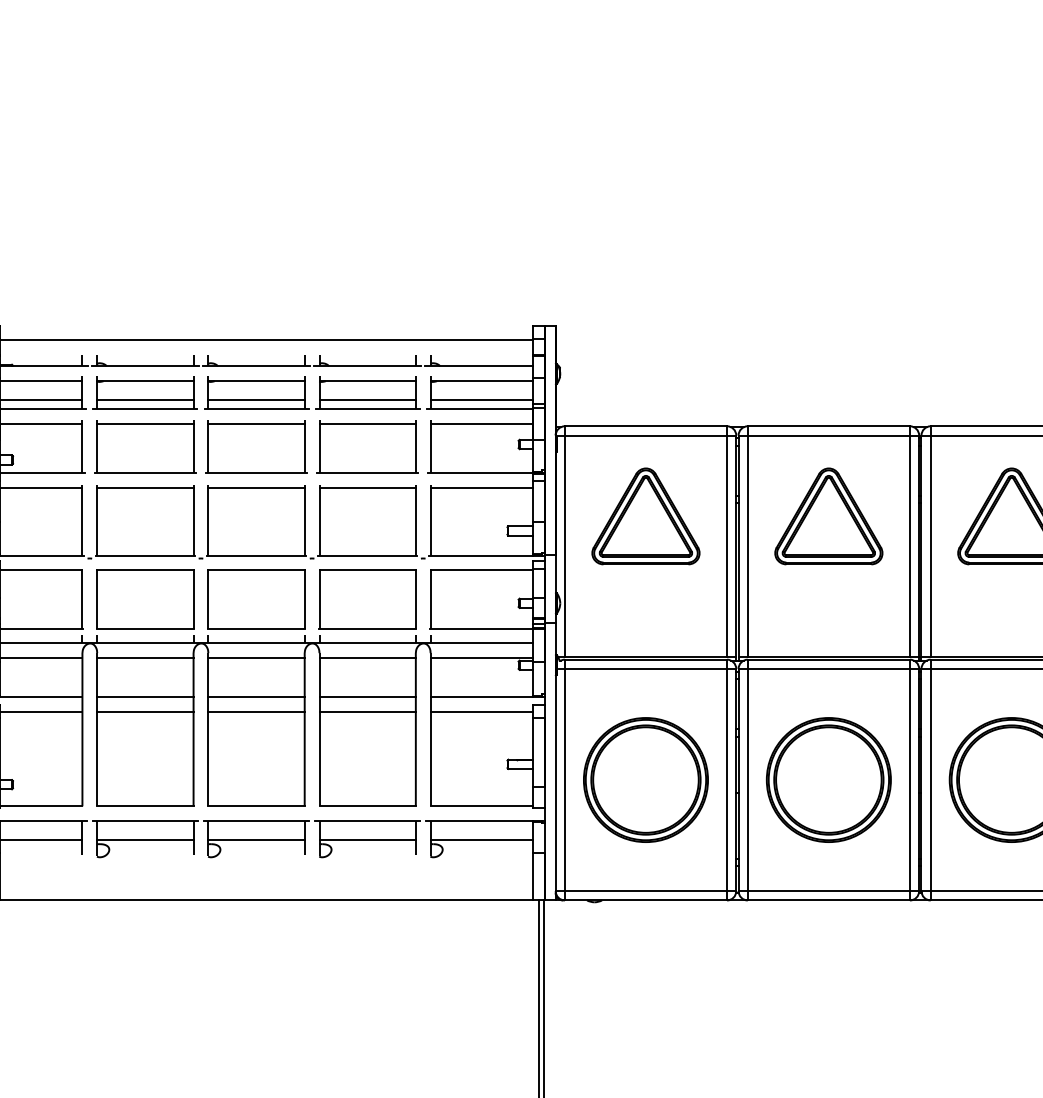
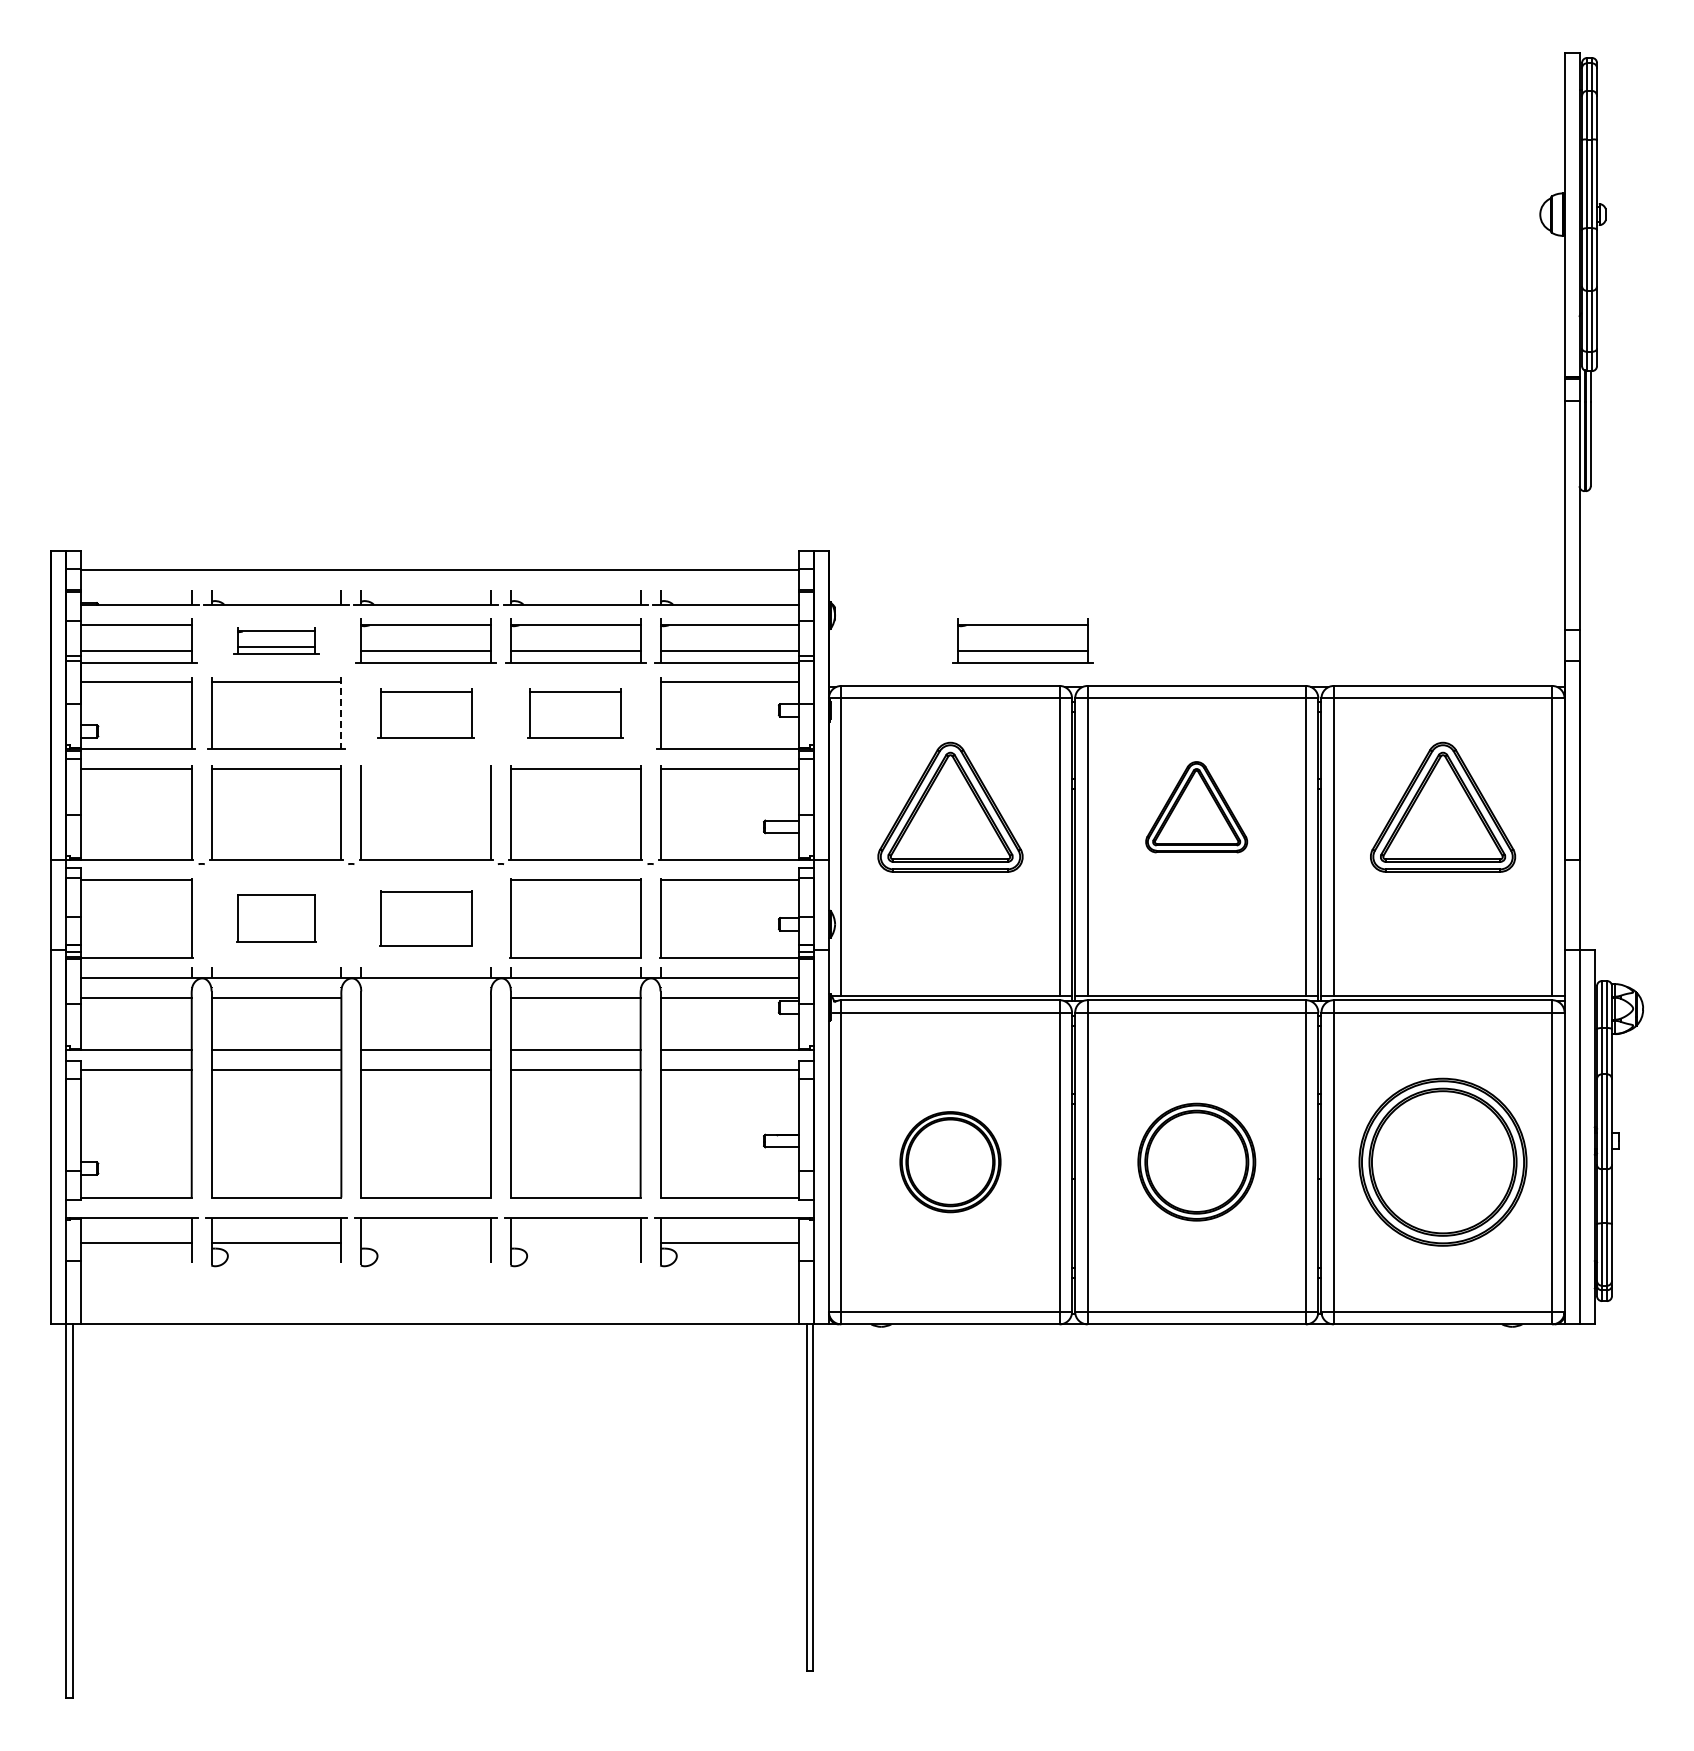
part: (145, 392) -> (276, 640), size x0.6
part: (699, 392) -> (1022, 640), added
line: (193, 446) -> (341, 713), solid -> dashed
part: (256, 446) -> (425, 713), size x0.7
part: (367, 446) -> (575, 713), size x0.7
line: (256, 487) -> (425, 768), removed
part: (828, 515) -> (1196, 806), size x0.7
part: (145, 599) -> (276, 918), size x0.6
part: (256, 599) -> (425, 918), size x0.7
line: (256, 658) -> (425, 998), removed
part: (645, 779) -> (950, 1161), size x0.6
part: (828, 779) -> (1196, 1161), size x0.7
line: (256, 840) -> (425, 1243), removed
line: (367, 840) -> (575, 1243), removed

